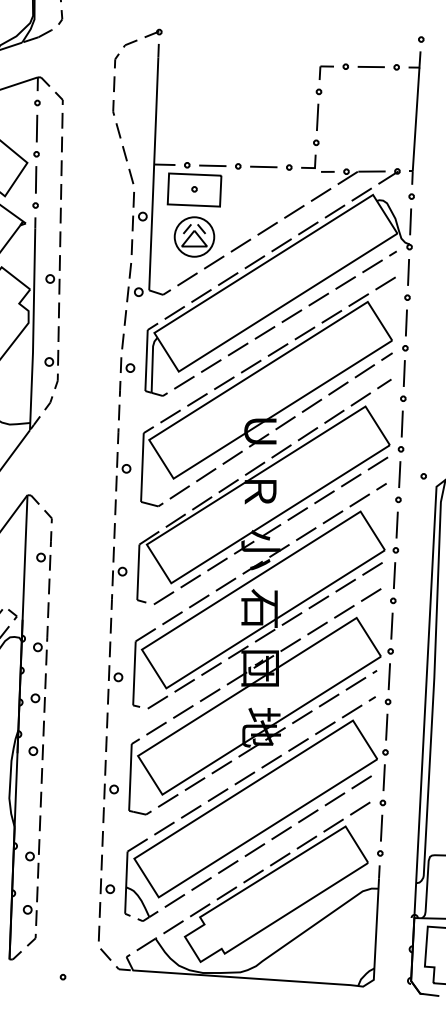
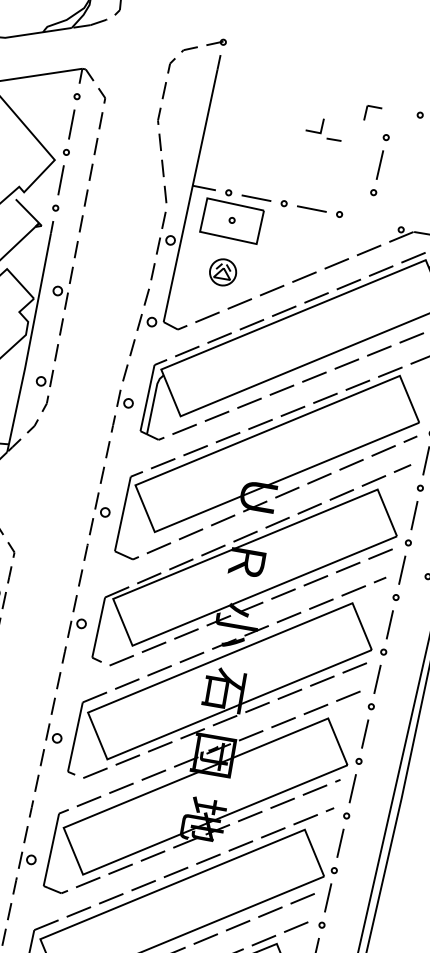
part: (325, 72) -> (371, 113), moved
part: (317, 163) -> (324, 128), moved
part: (194, 236) -> (223, 271), size x0.6

